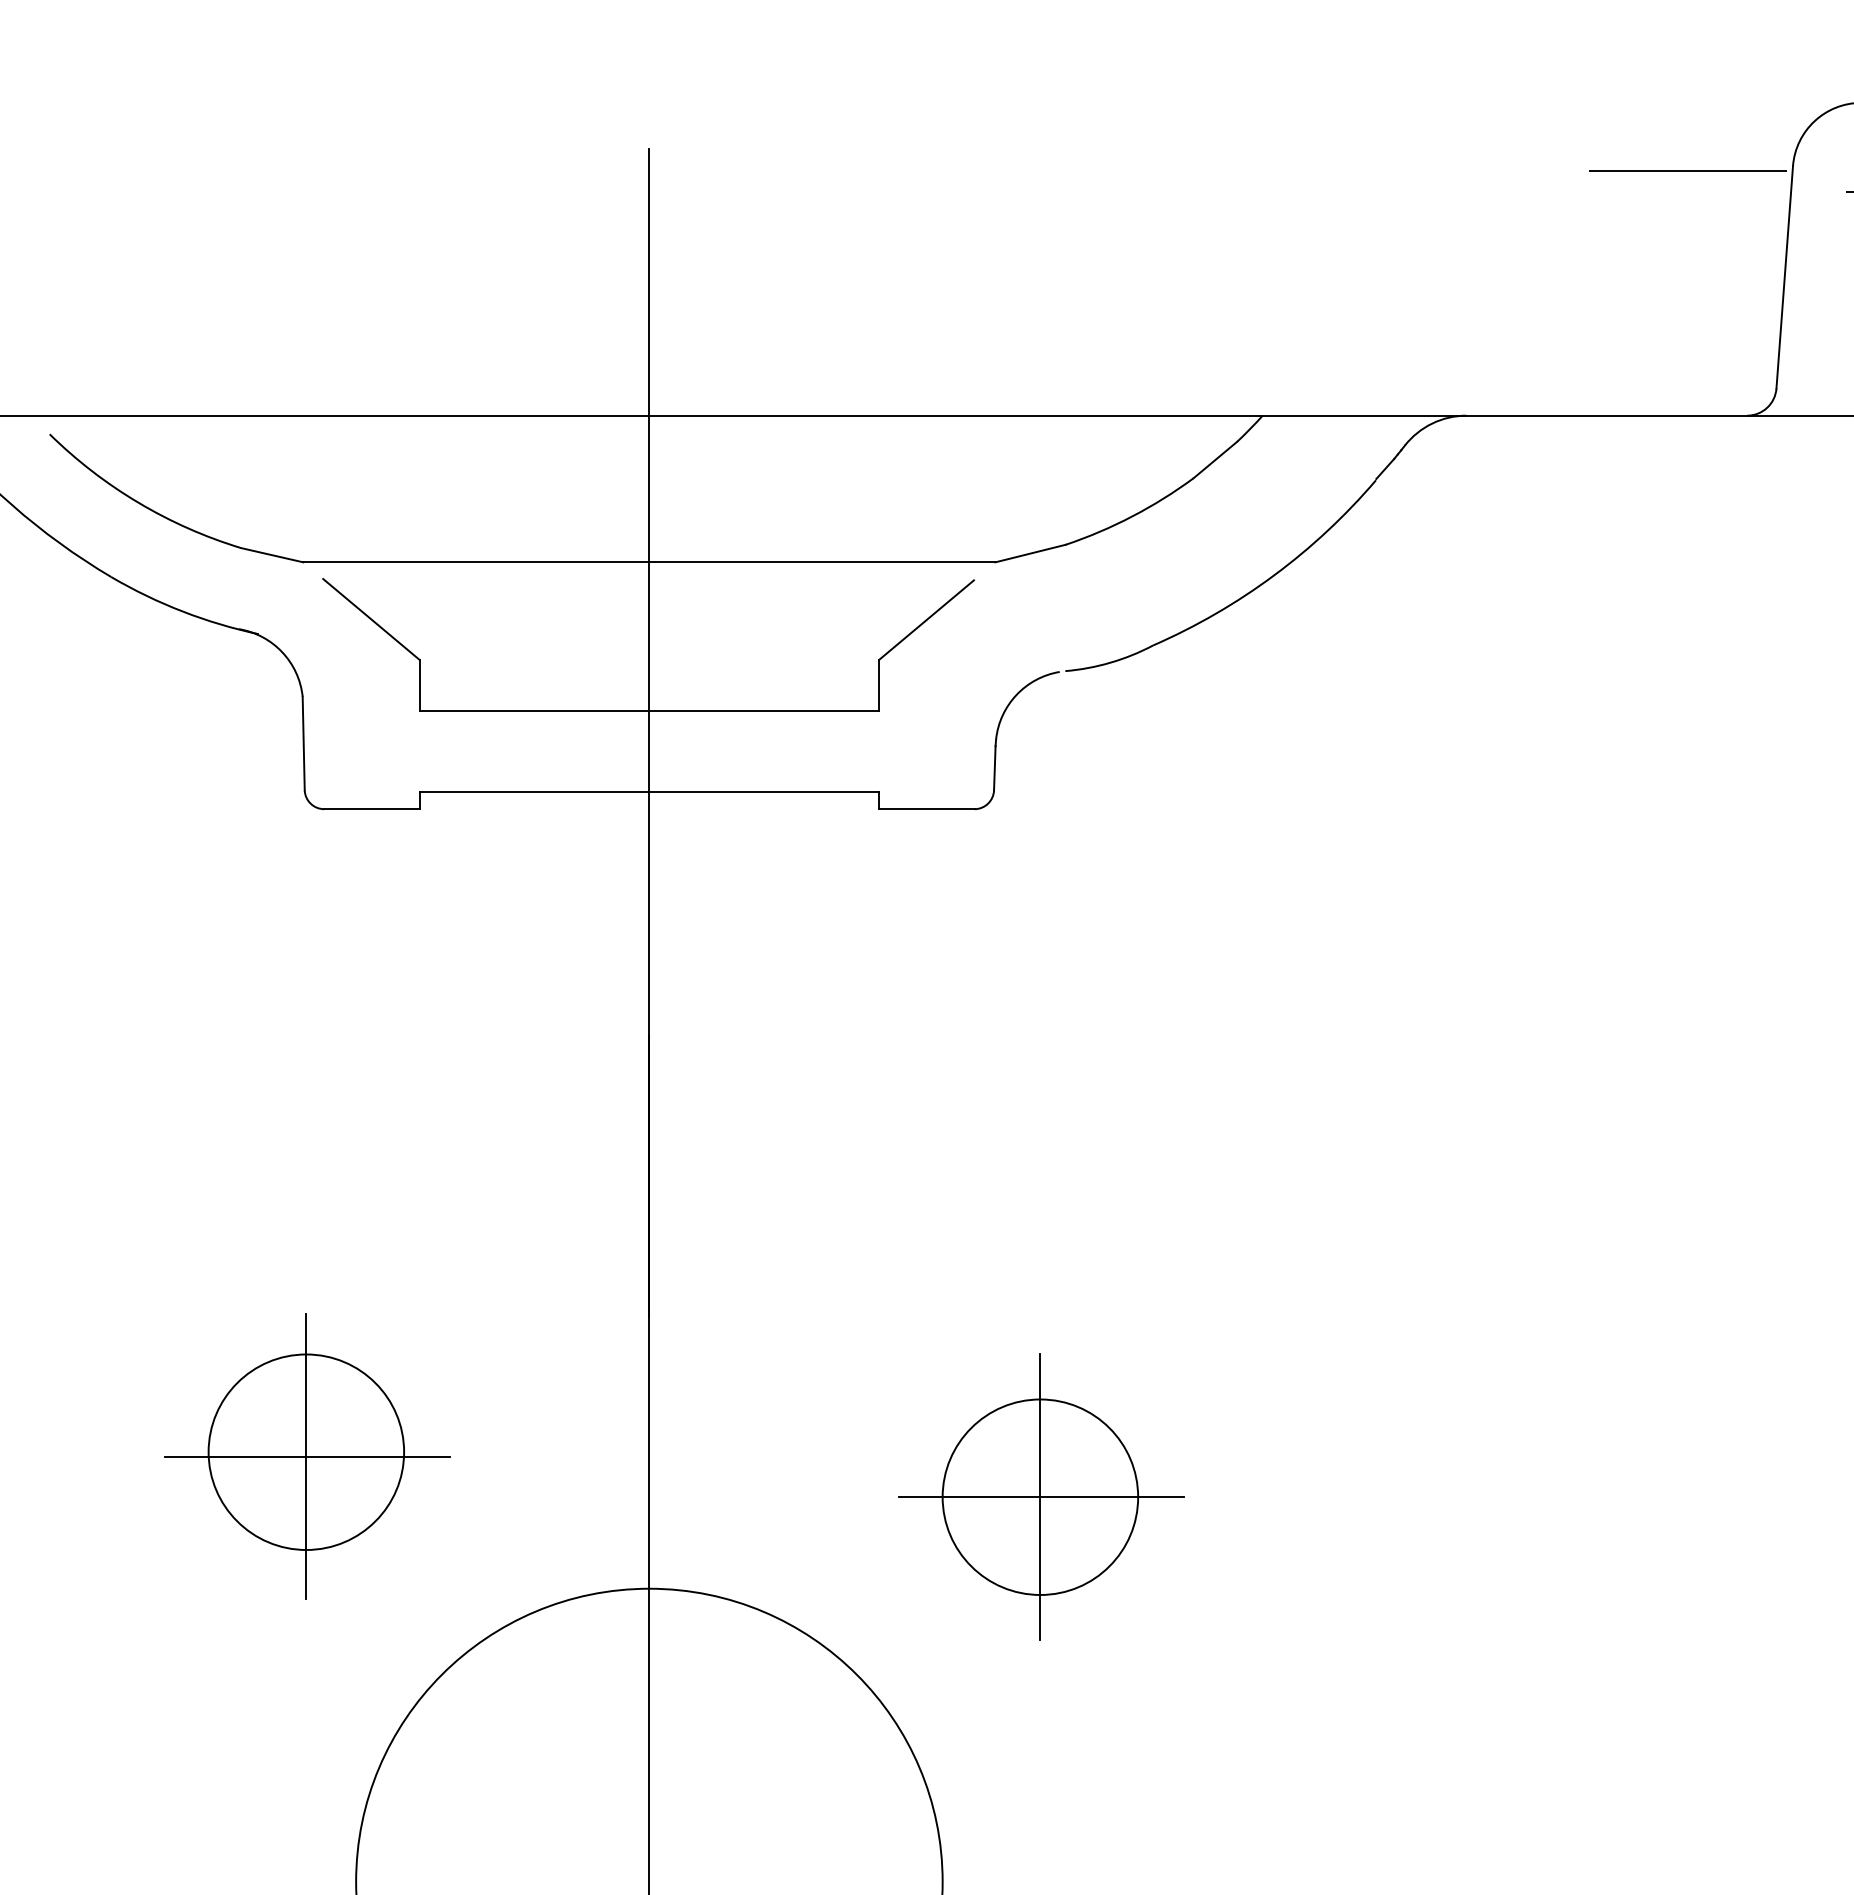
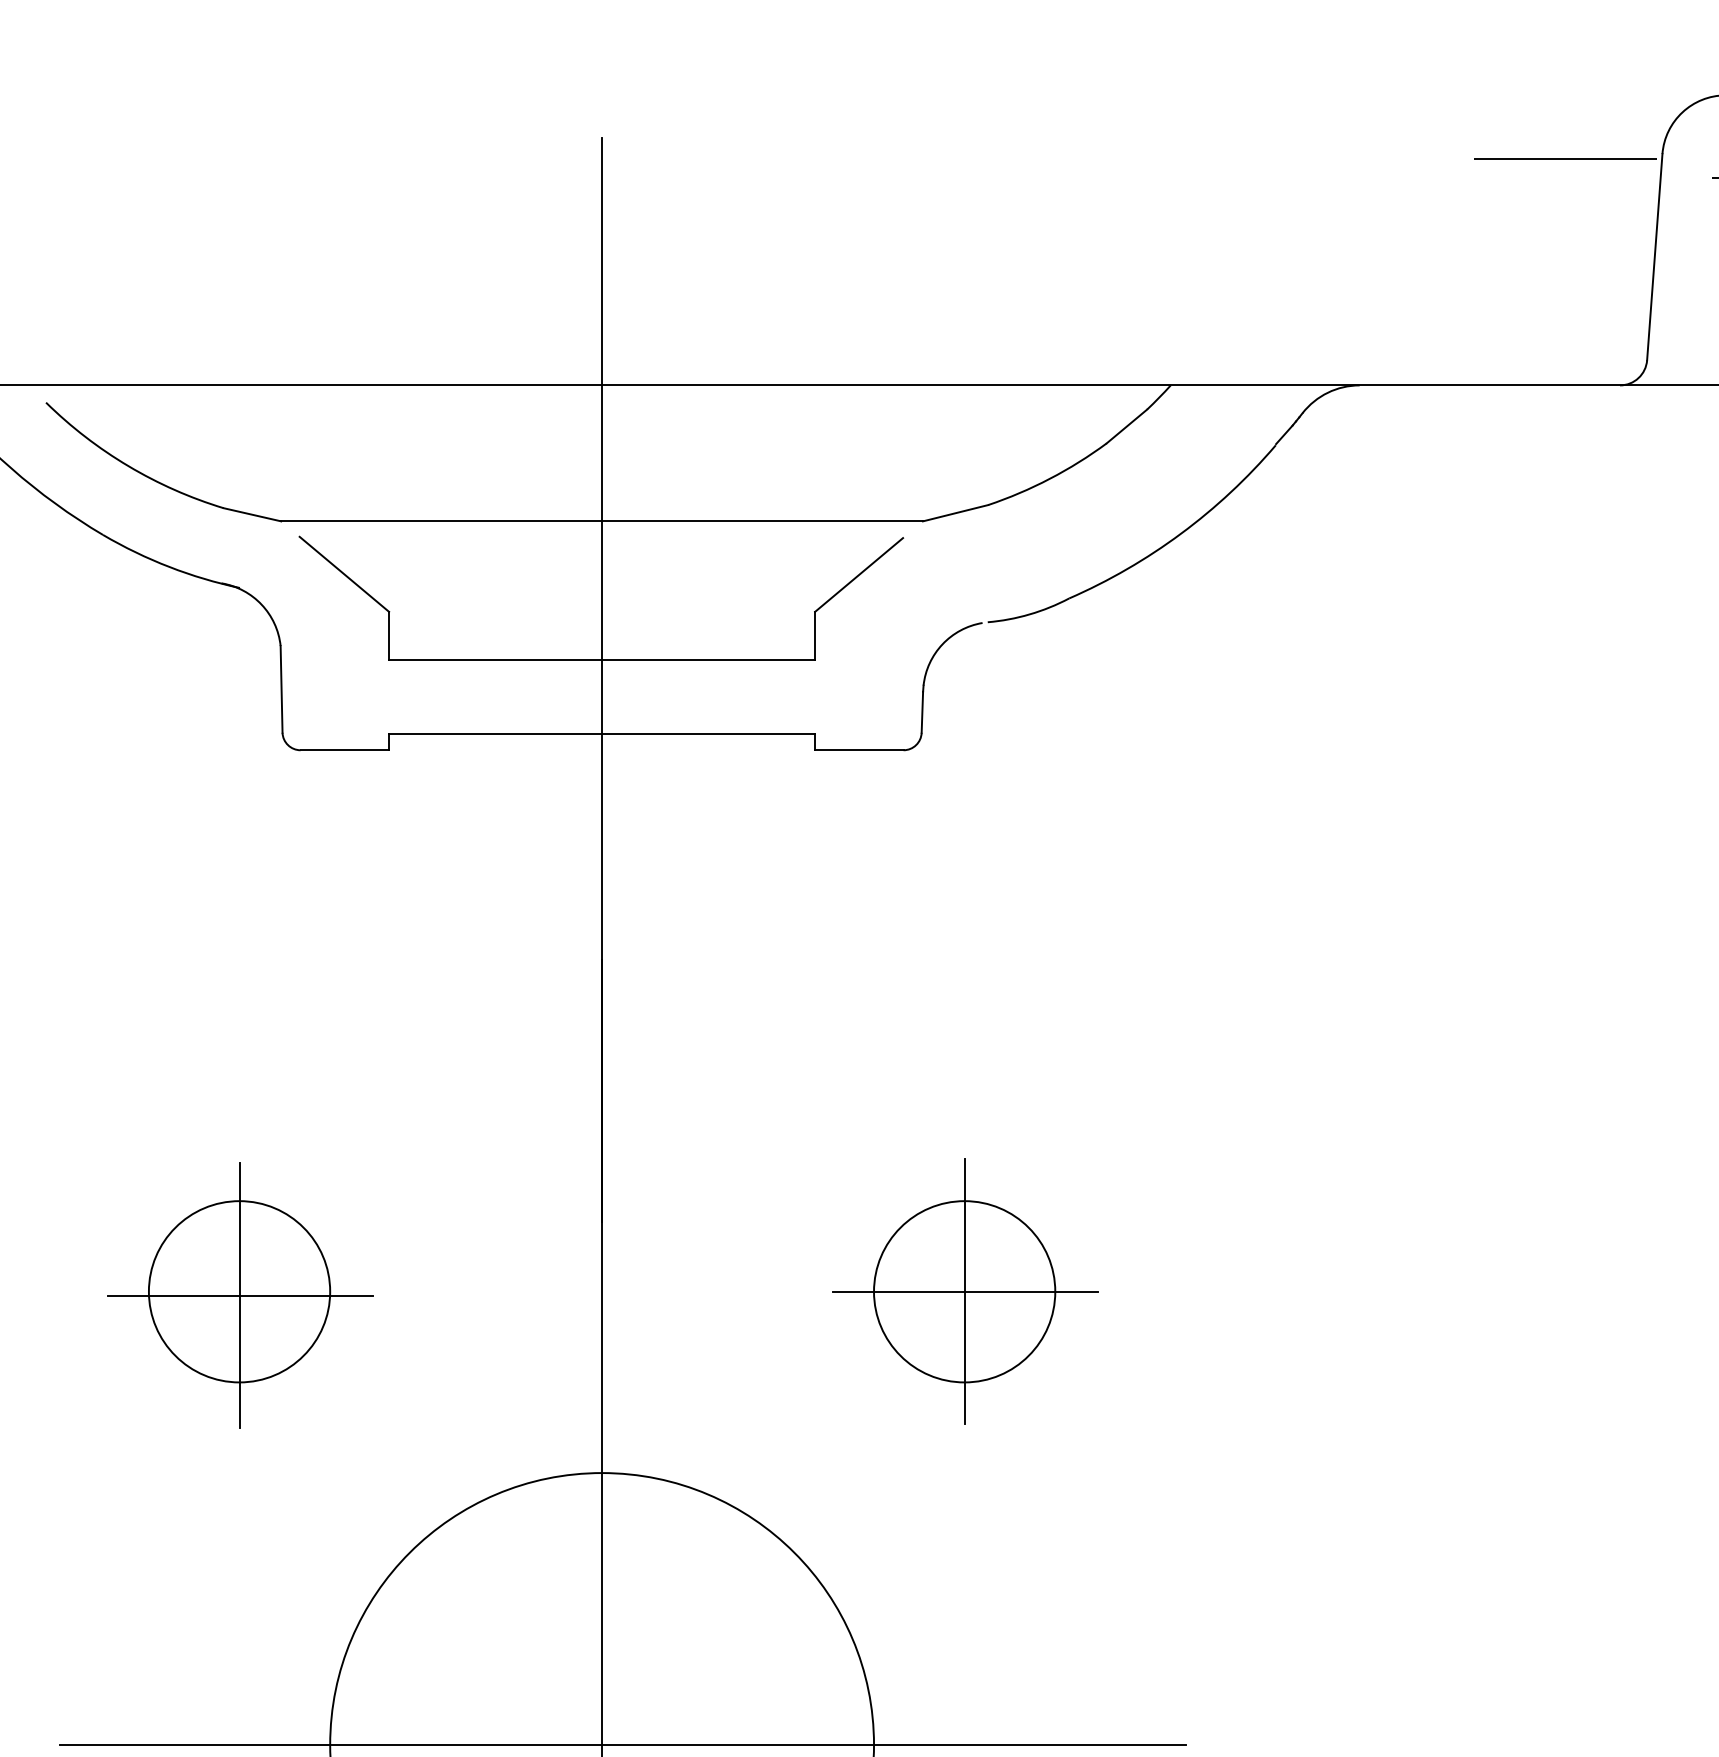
part: (307, 1456) -> (240, 1295), moved
part: (1041, 1496) -> (965, 1291), moved
line: (671, 1882) -> (622, 1745), added

